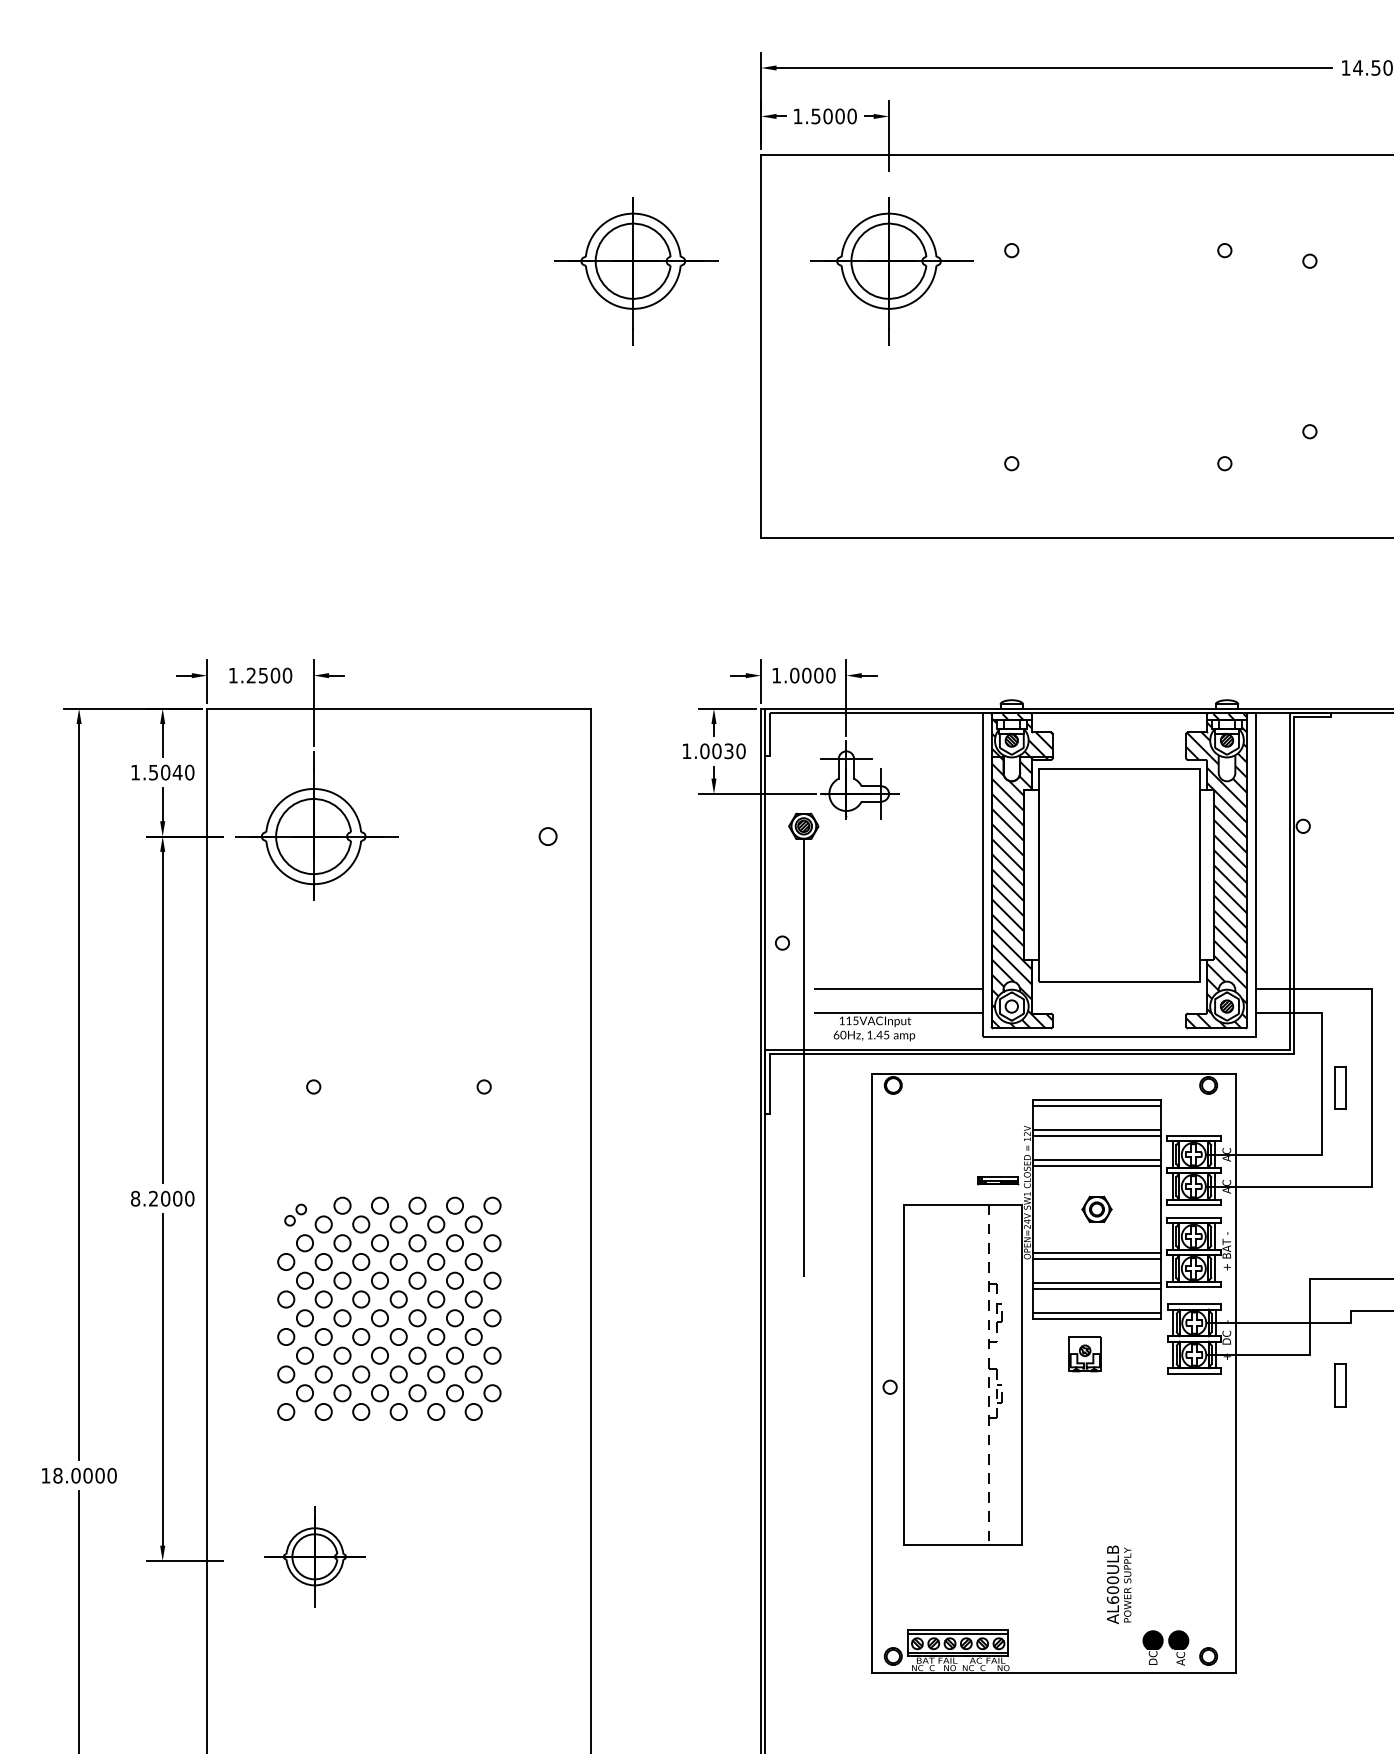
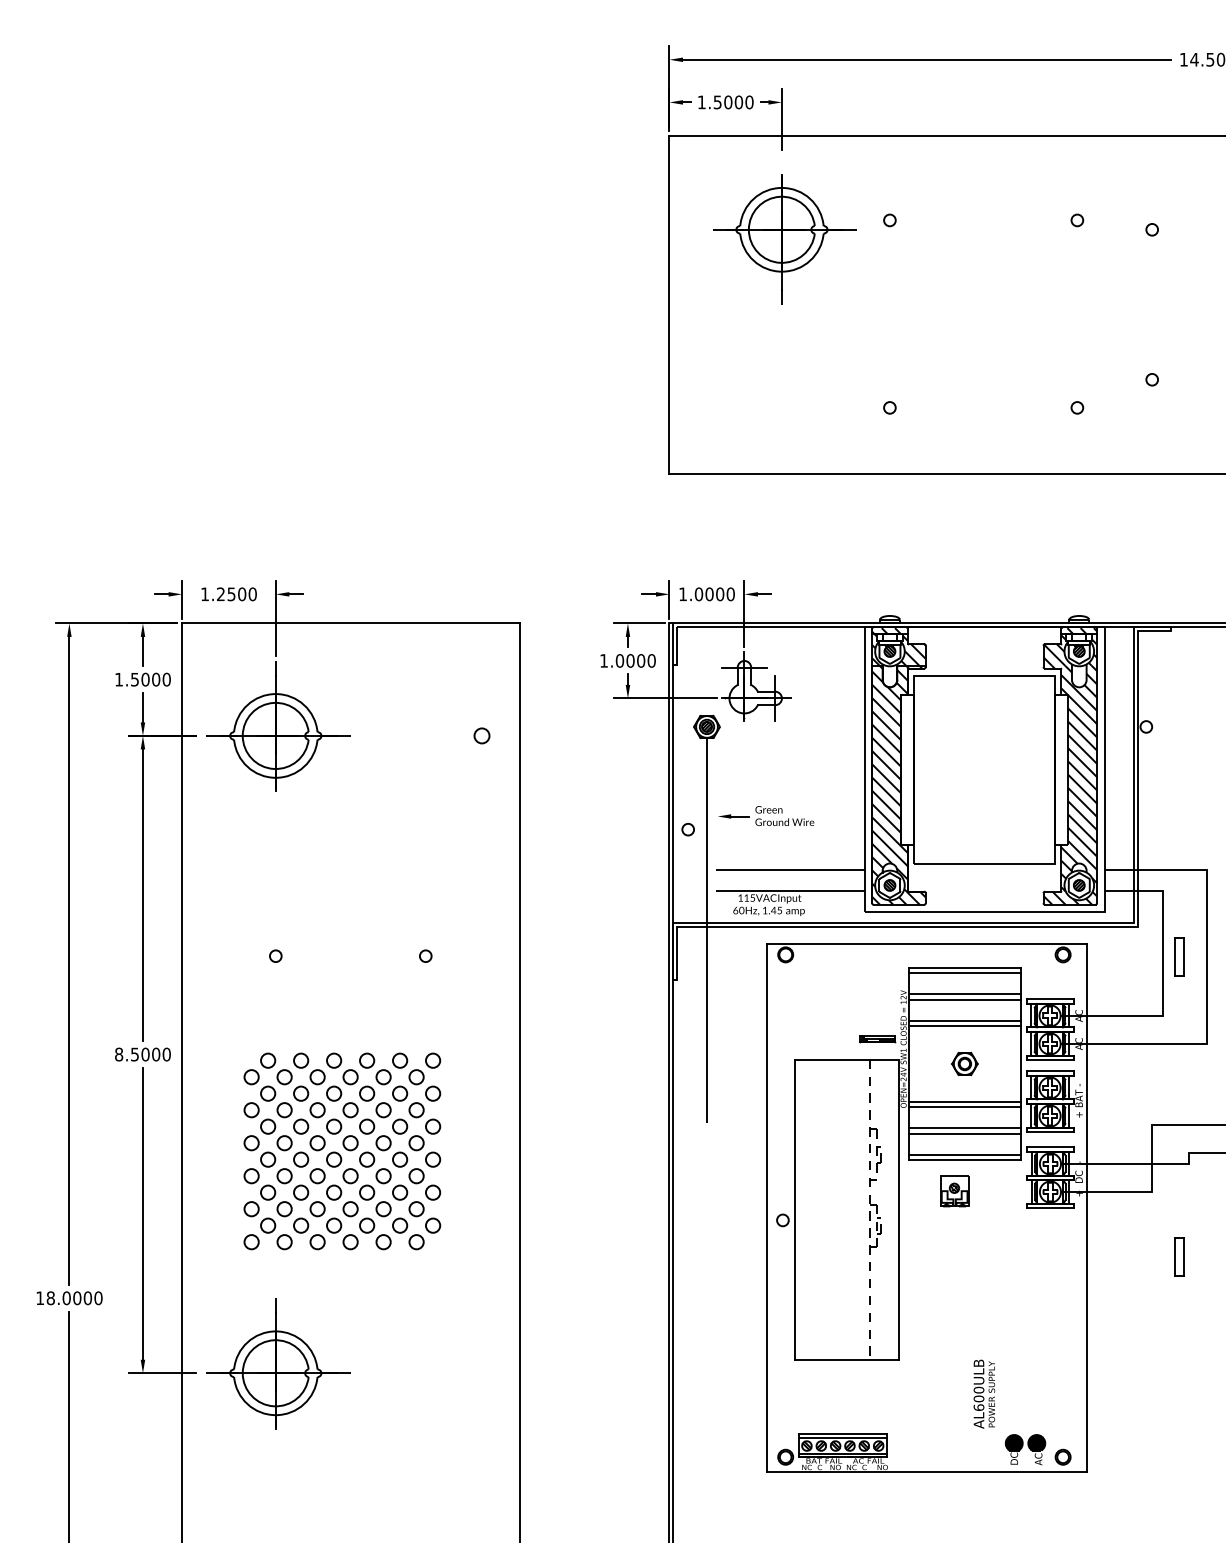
part: (636, 272) -> (559, 239), removed
text: (729, 750) -> (641, 660), 1.0030 -> 1.0000
text: (176, 772) -> (155, 679), 1.5040 -> 1.5000
part: (871, 927) -> (766, 815), added
hatch: (1011, 1006) -> (889, 885), added
text: (153, 1198) -> (134, 1054), 8.2000 -> 8.5000
part: (295, 1214) -> (259, 1068), size x1.67
part: (1340, 1385) -> (1179, 1256), moved
part: (316, 1549) -> (278, 1363), size x1.67

